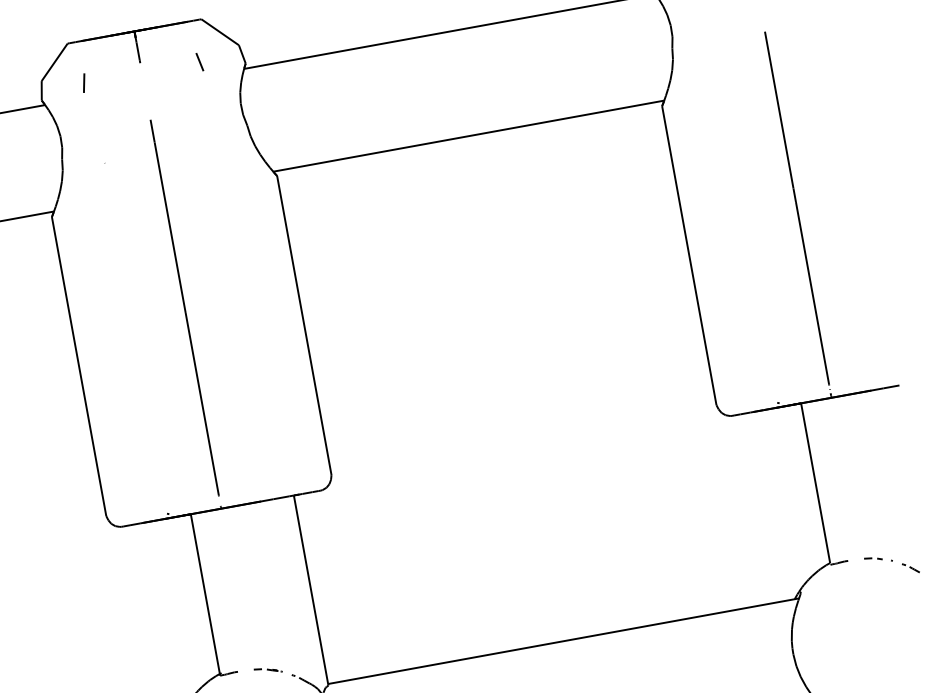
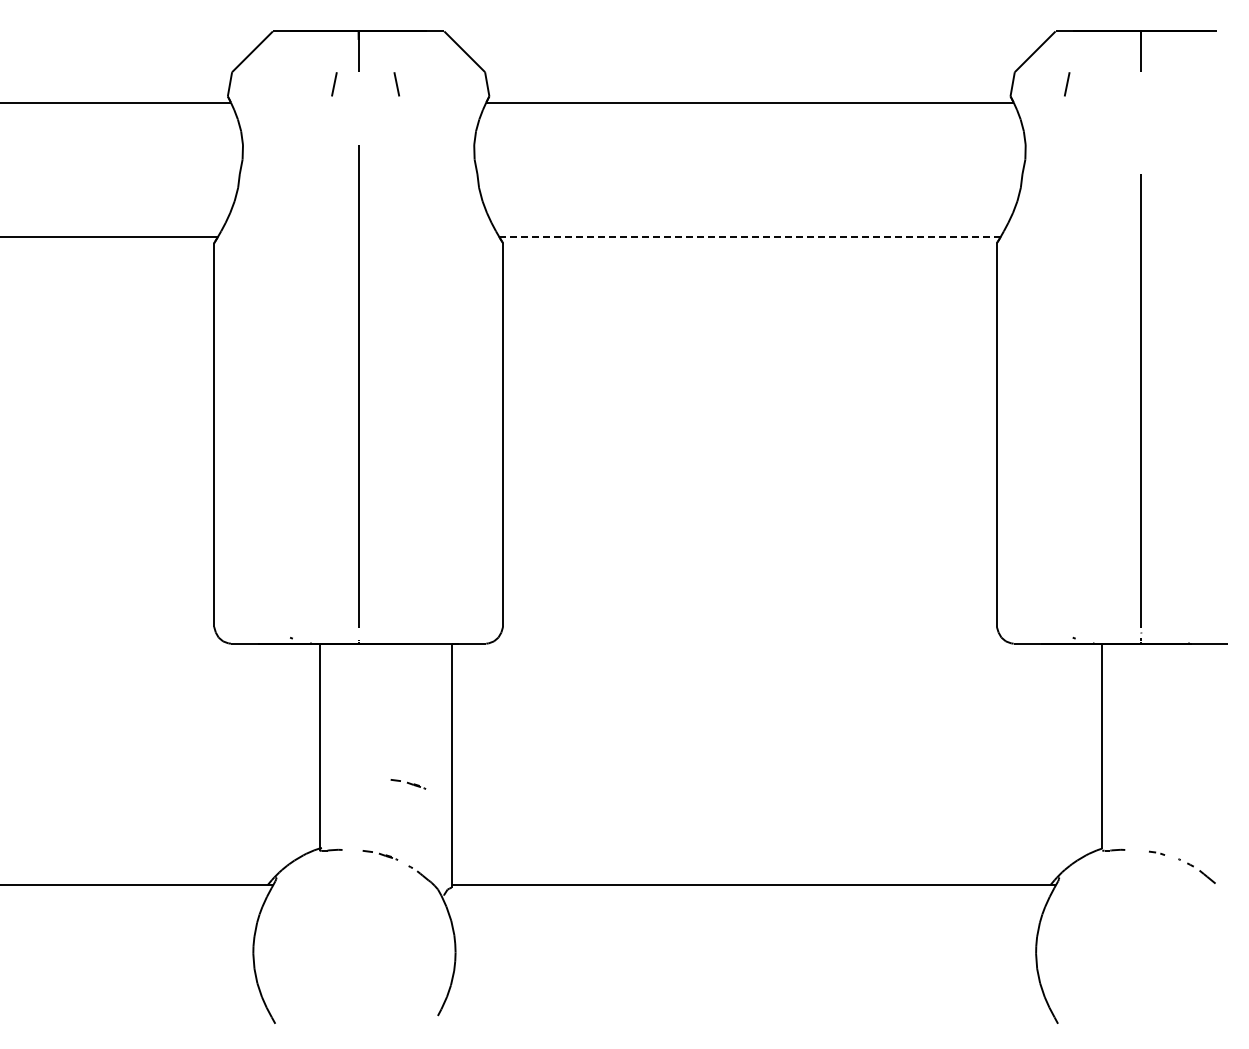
line: (199, 62) -> (396, 84), moved
line: (84, 83) -> (334, 84), moved
line: (469, 135) -> (750, 236), solid -> dashed
part: (873, 559) -> (1156, 853), size x0.7
part: (910, 567) -> (1201, 872), size x1.4
part: (280, 611) -> (408, 784), added

